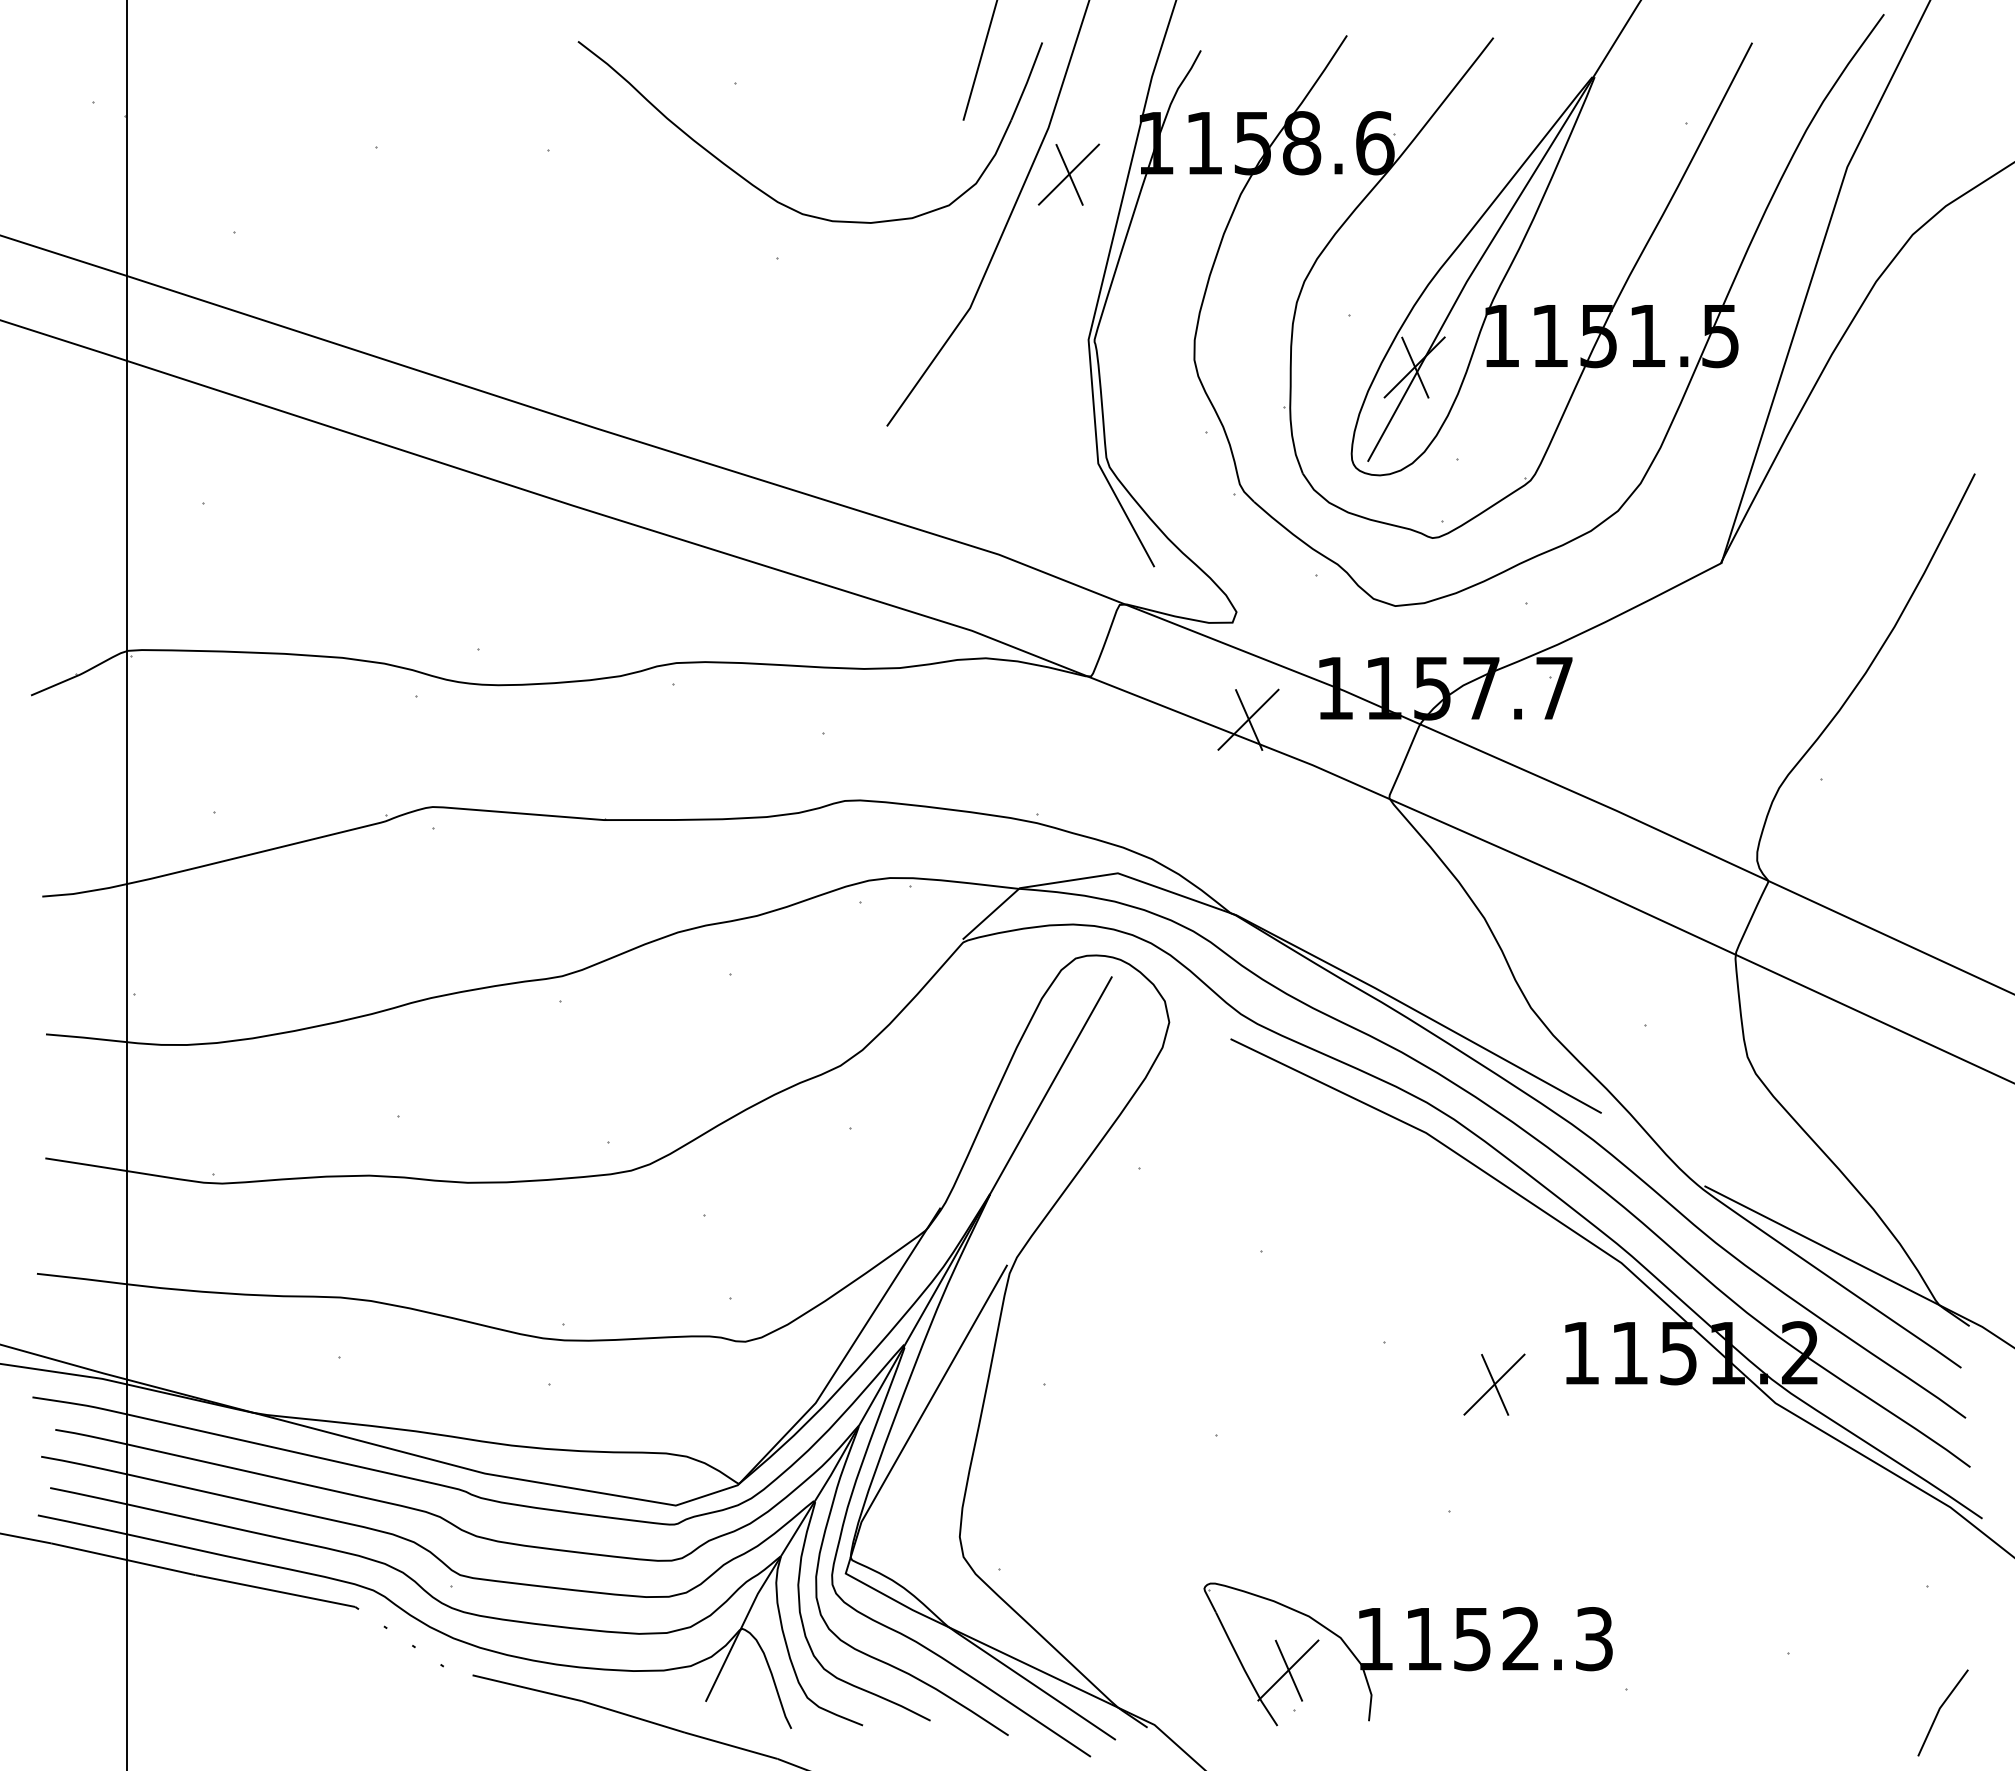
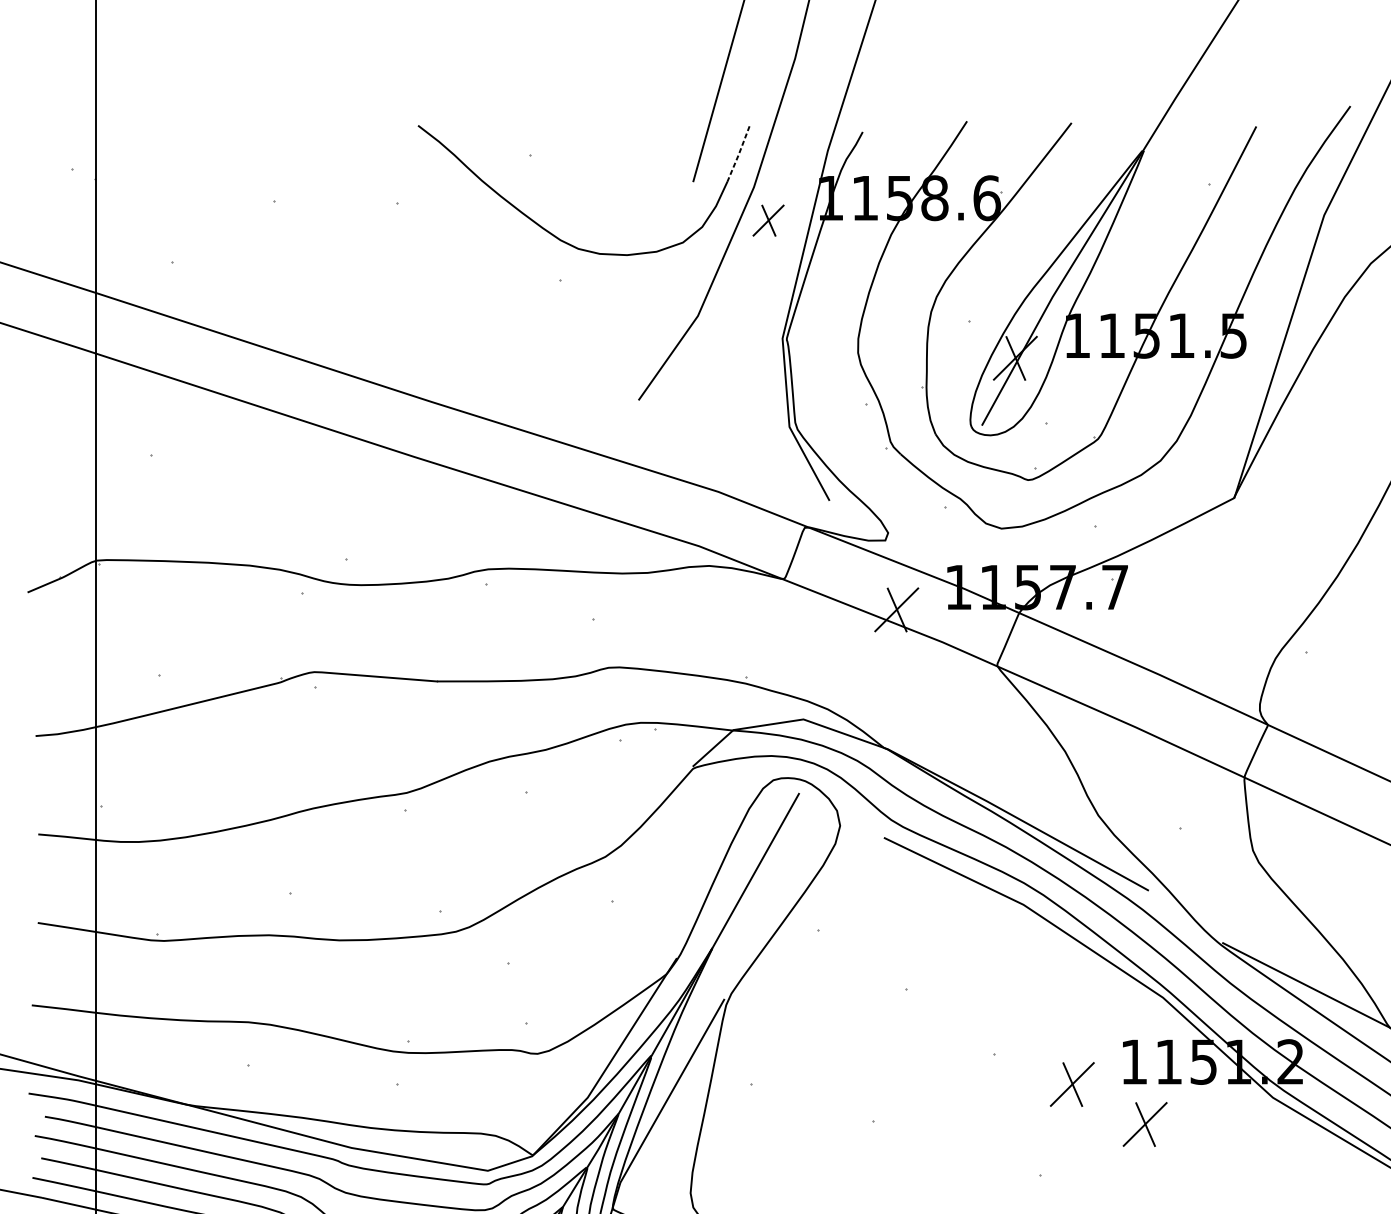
line: (1027, 81) -> (738, 154), solid -> dashed
part: (1068, 174) -> (768, 220), size x0.7
part: (1596, 1440) -> (1145, 1124), added

